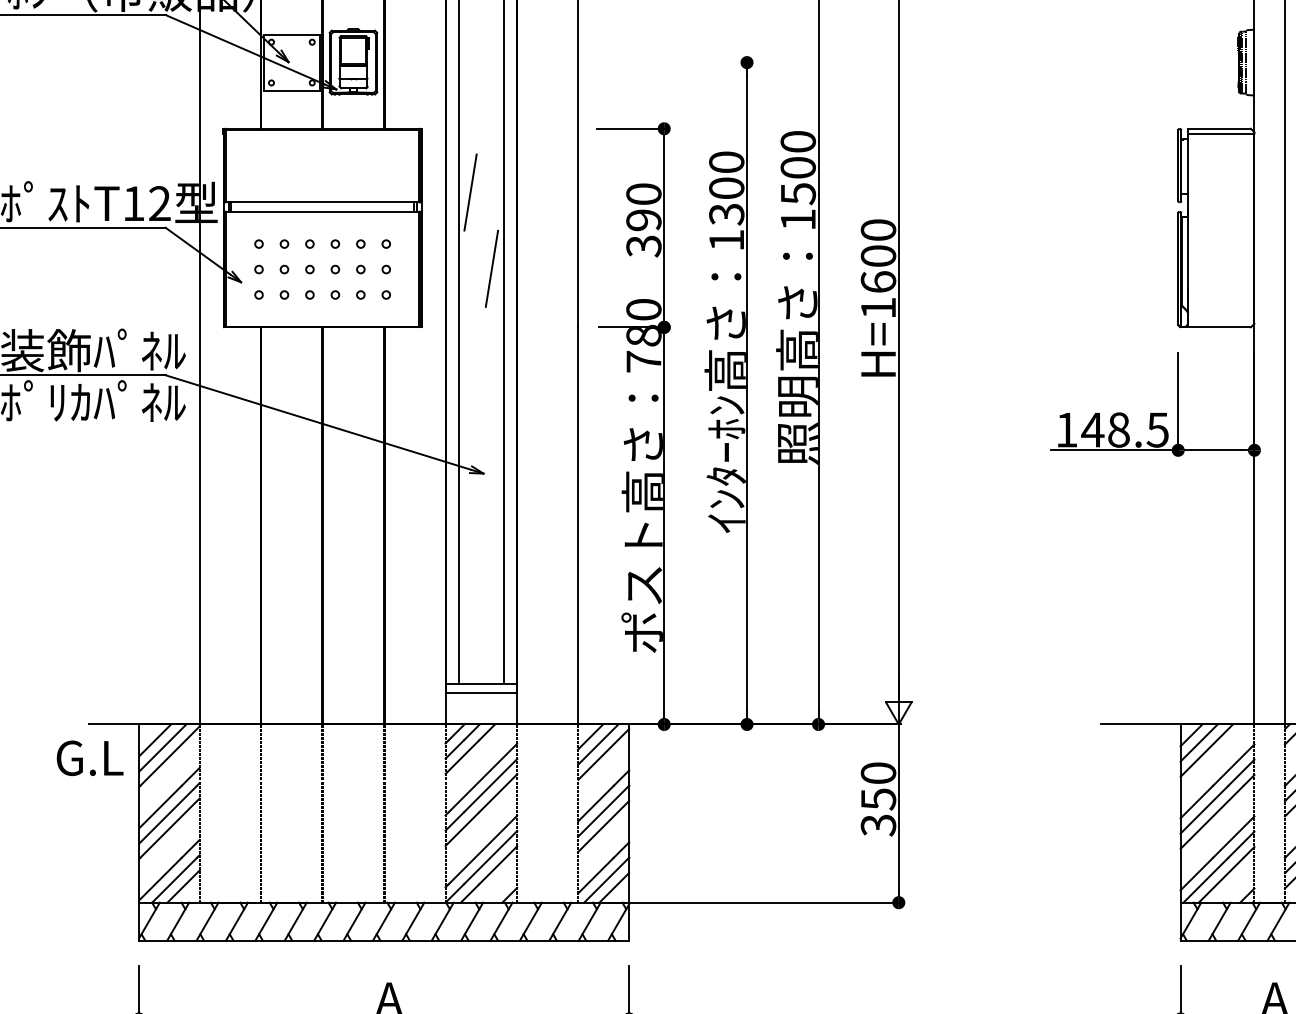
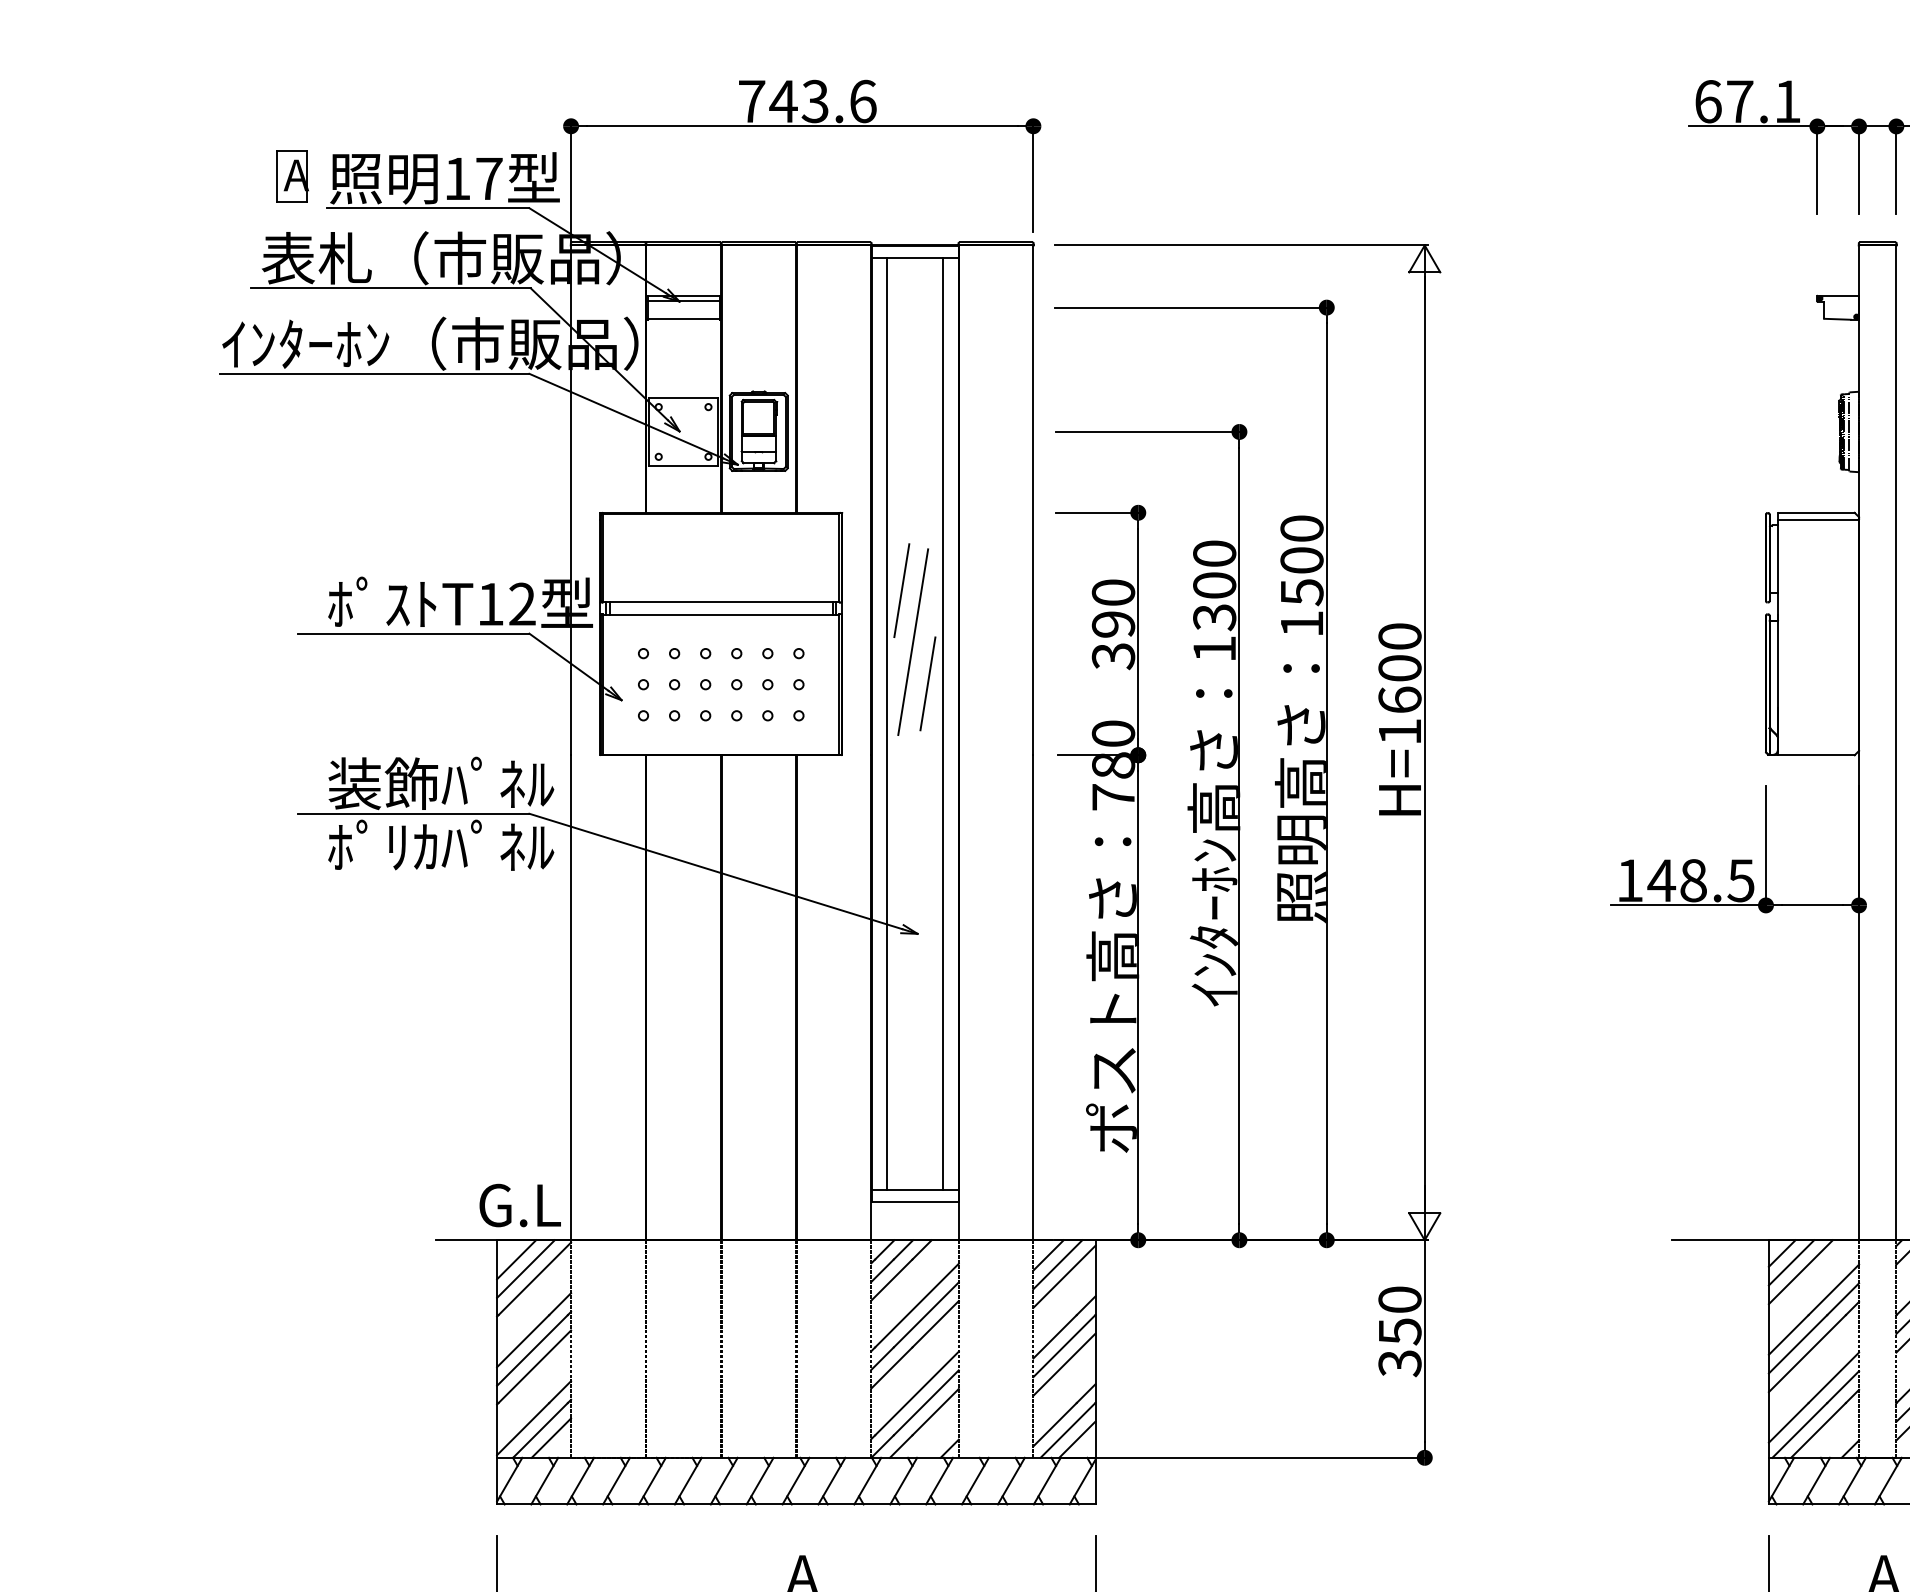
line: (672, 62) -> (1148, 431), added
line: (480, 235) -> (913, 642), added
text: (89, 758) -> (519, 1205), moved

